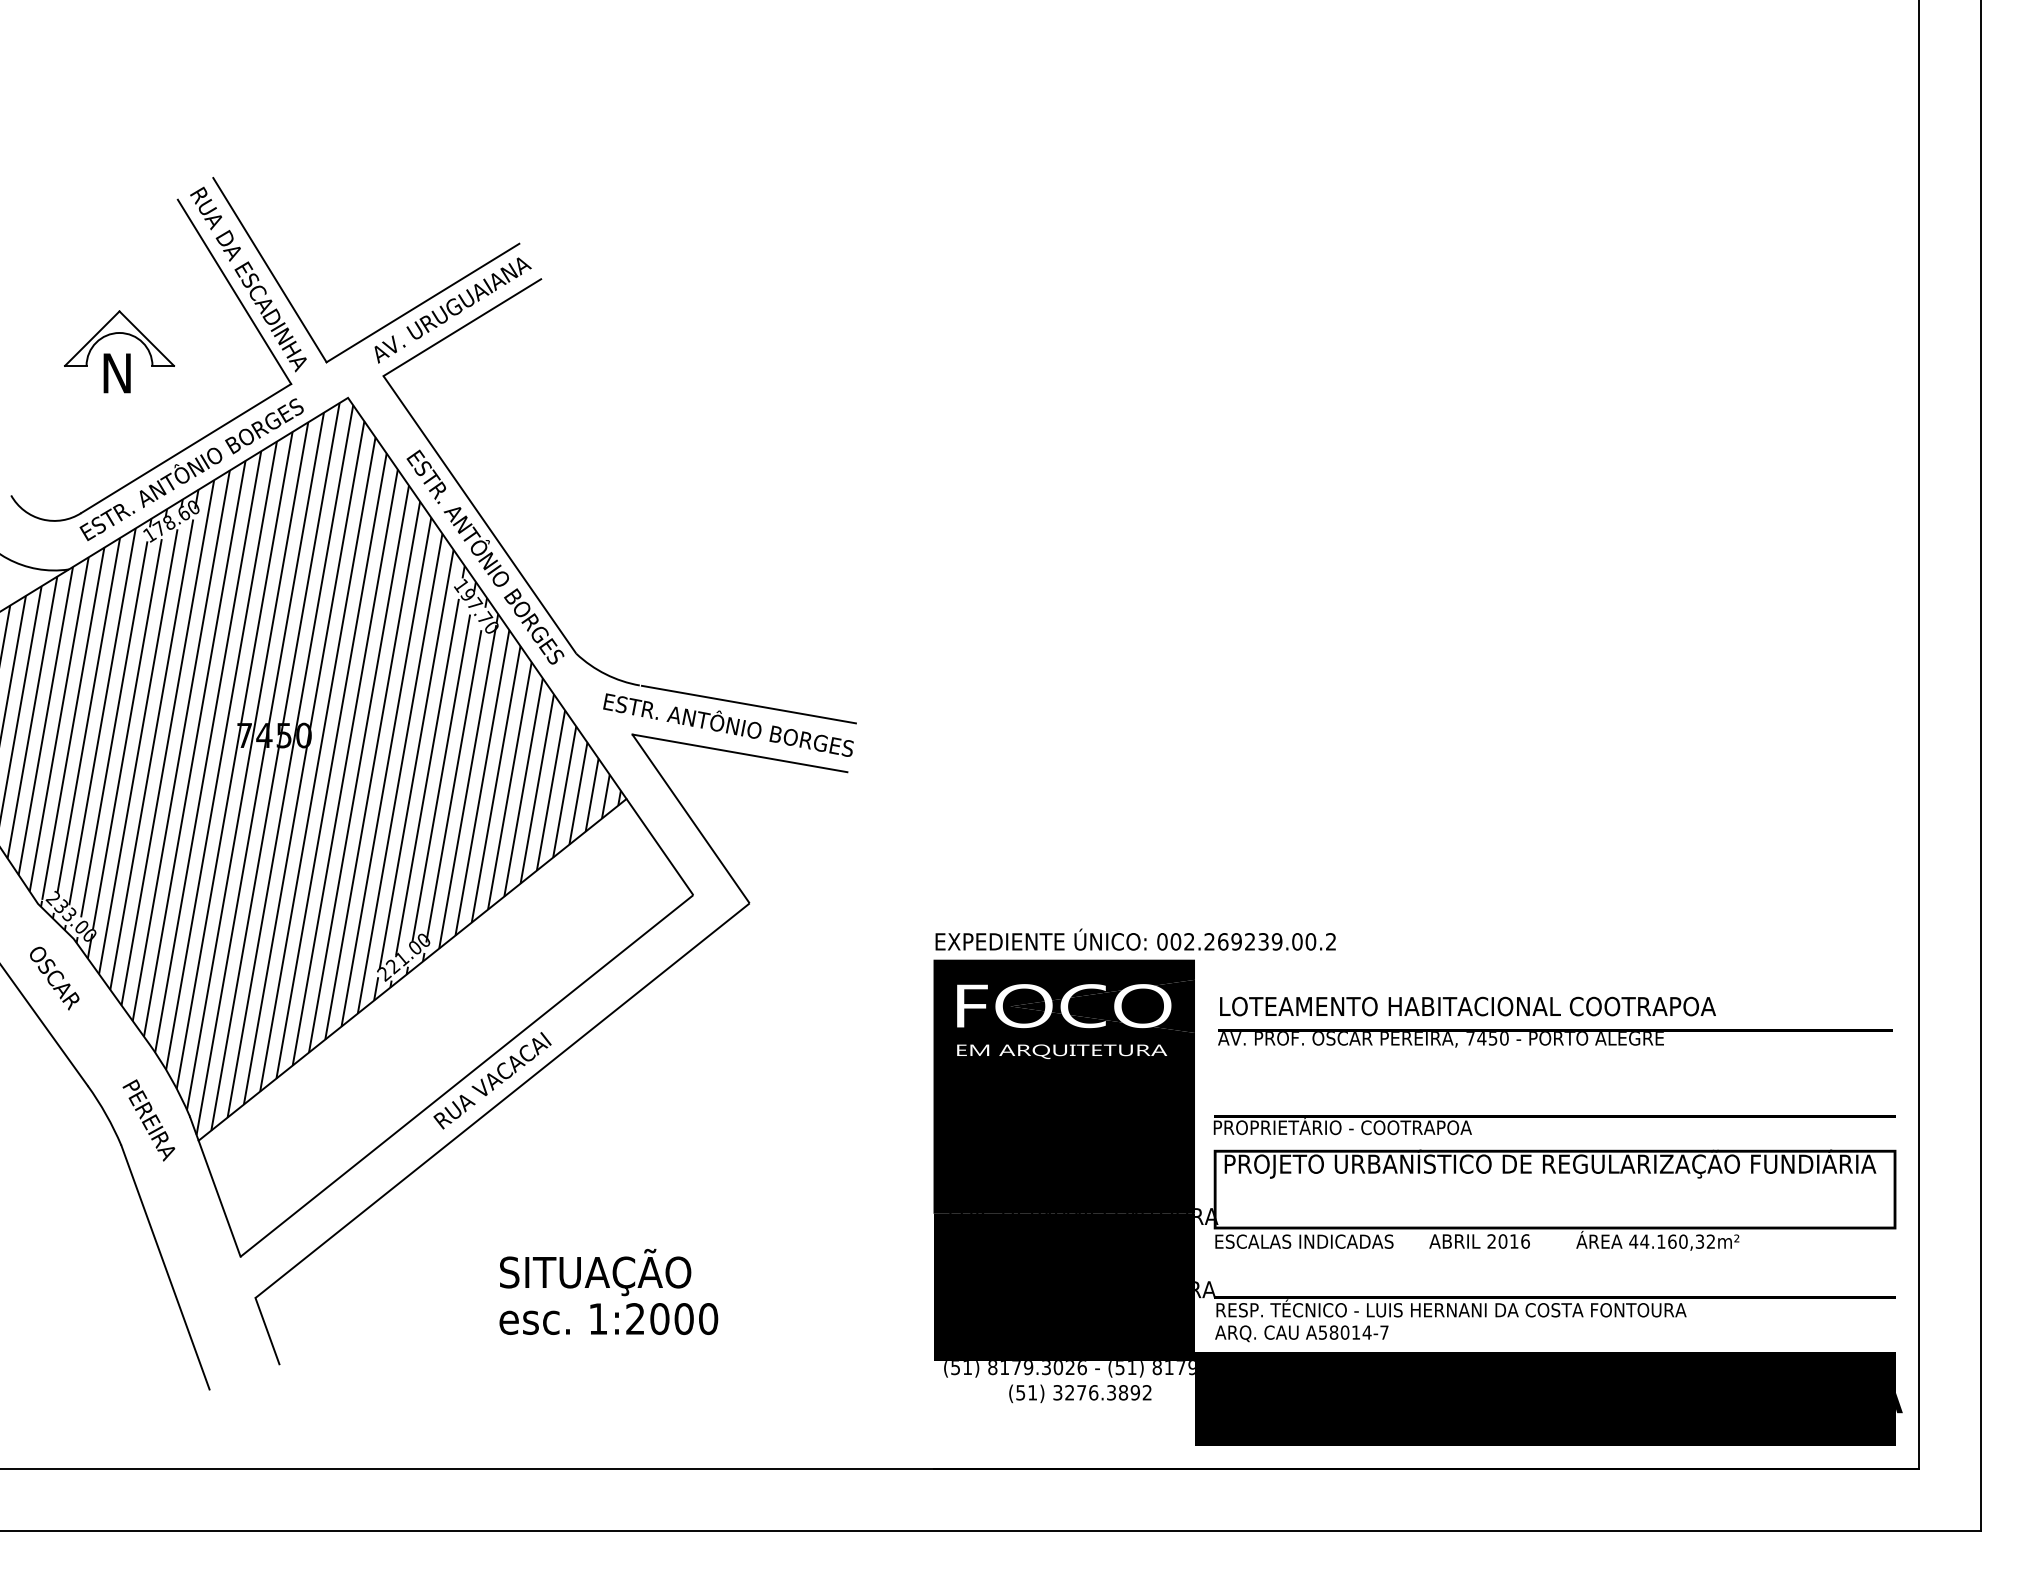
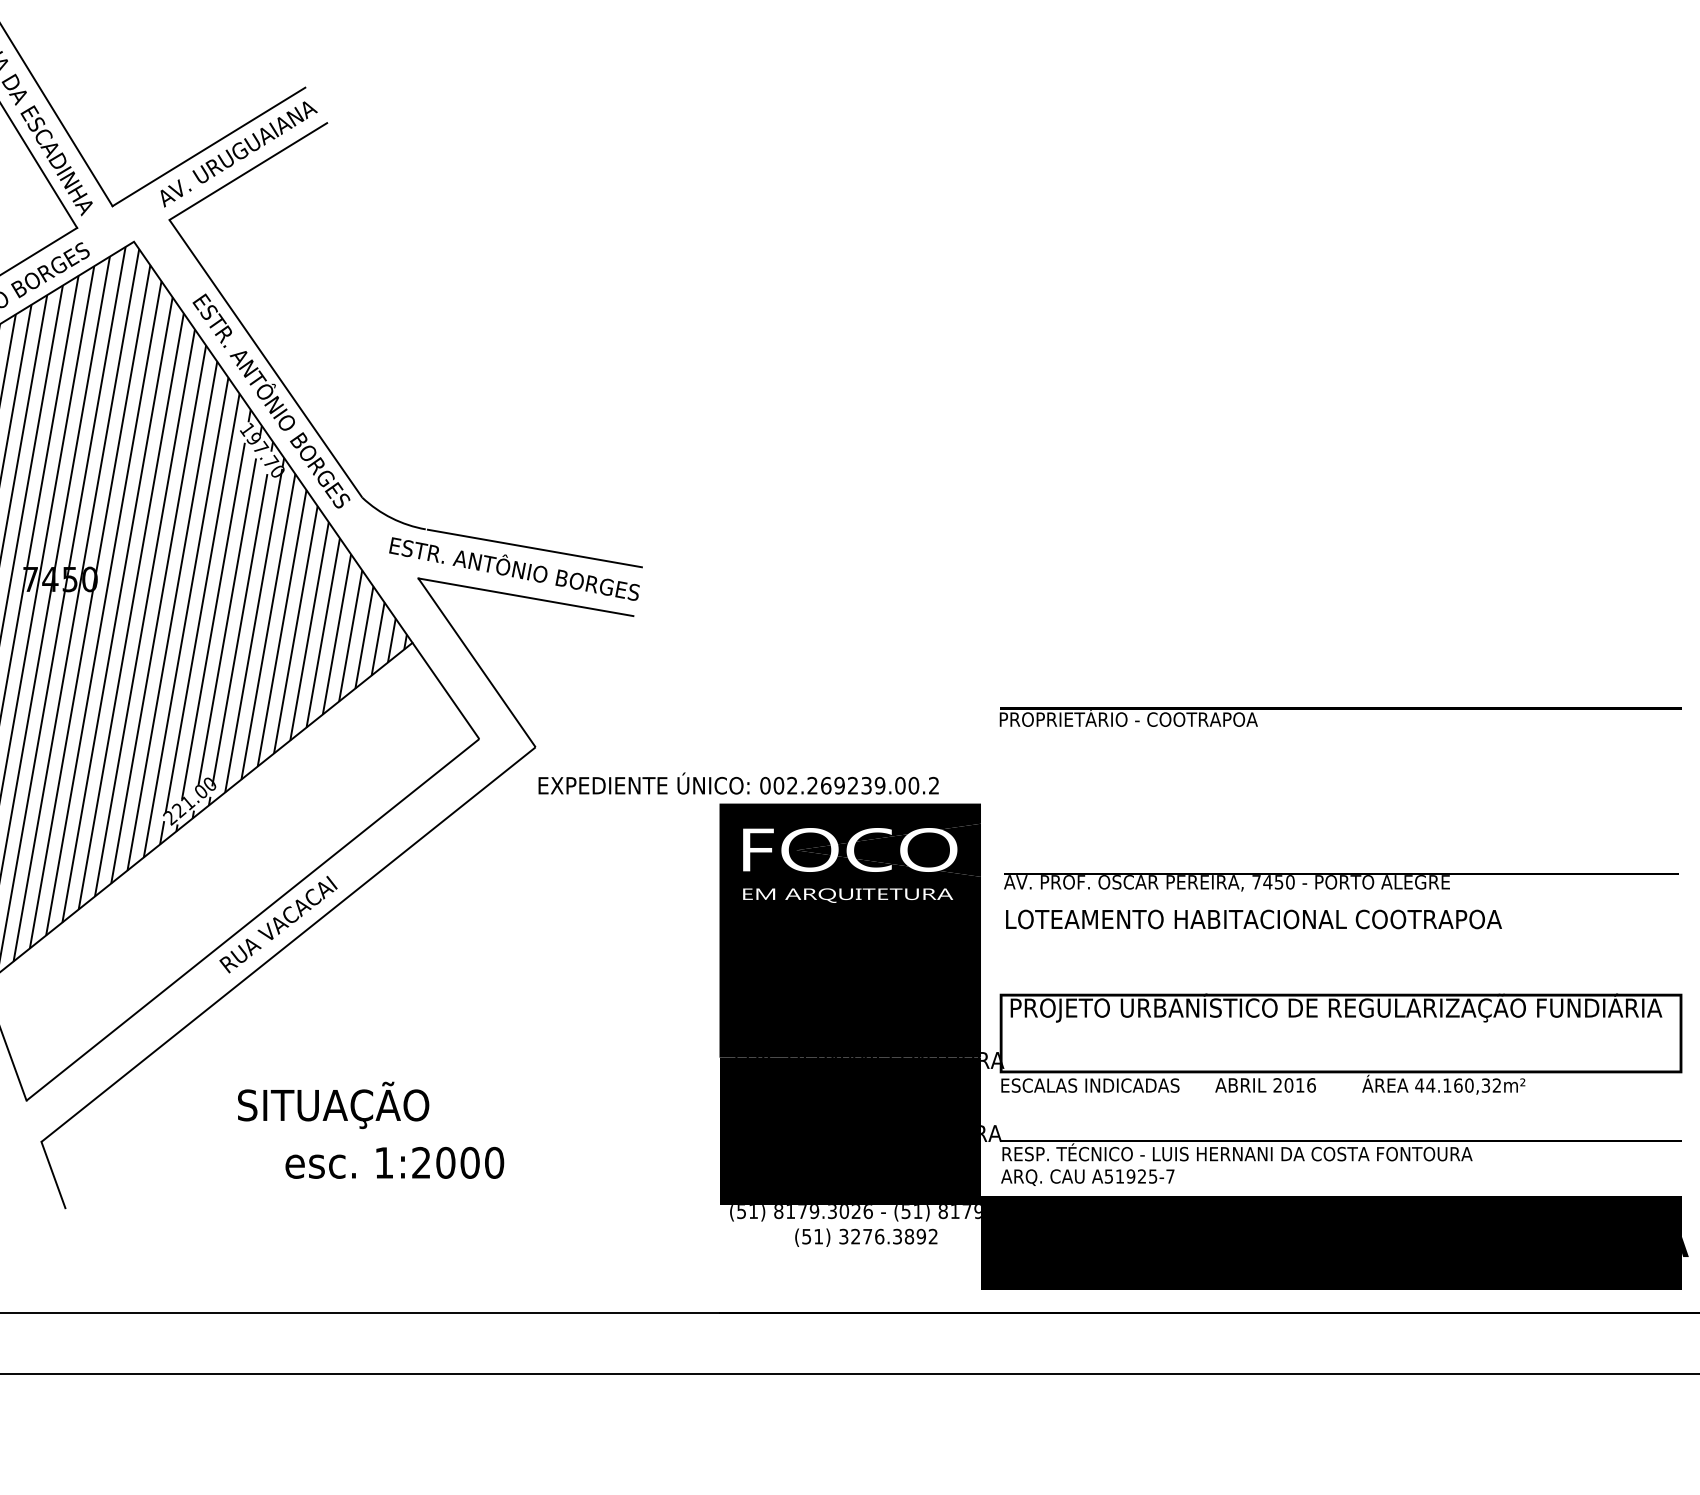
text: (1135, 939) -> (738, 783), moved
text: (1467, 1006) -> (1253, 919), moved
text: (1554, 1125) -> (1340, 717), moved
text: (595, 1272) -> (333, 1105), moved
text: (1350, 1332) -> (1136, 1176), A58014-7 -> A51925-7

